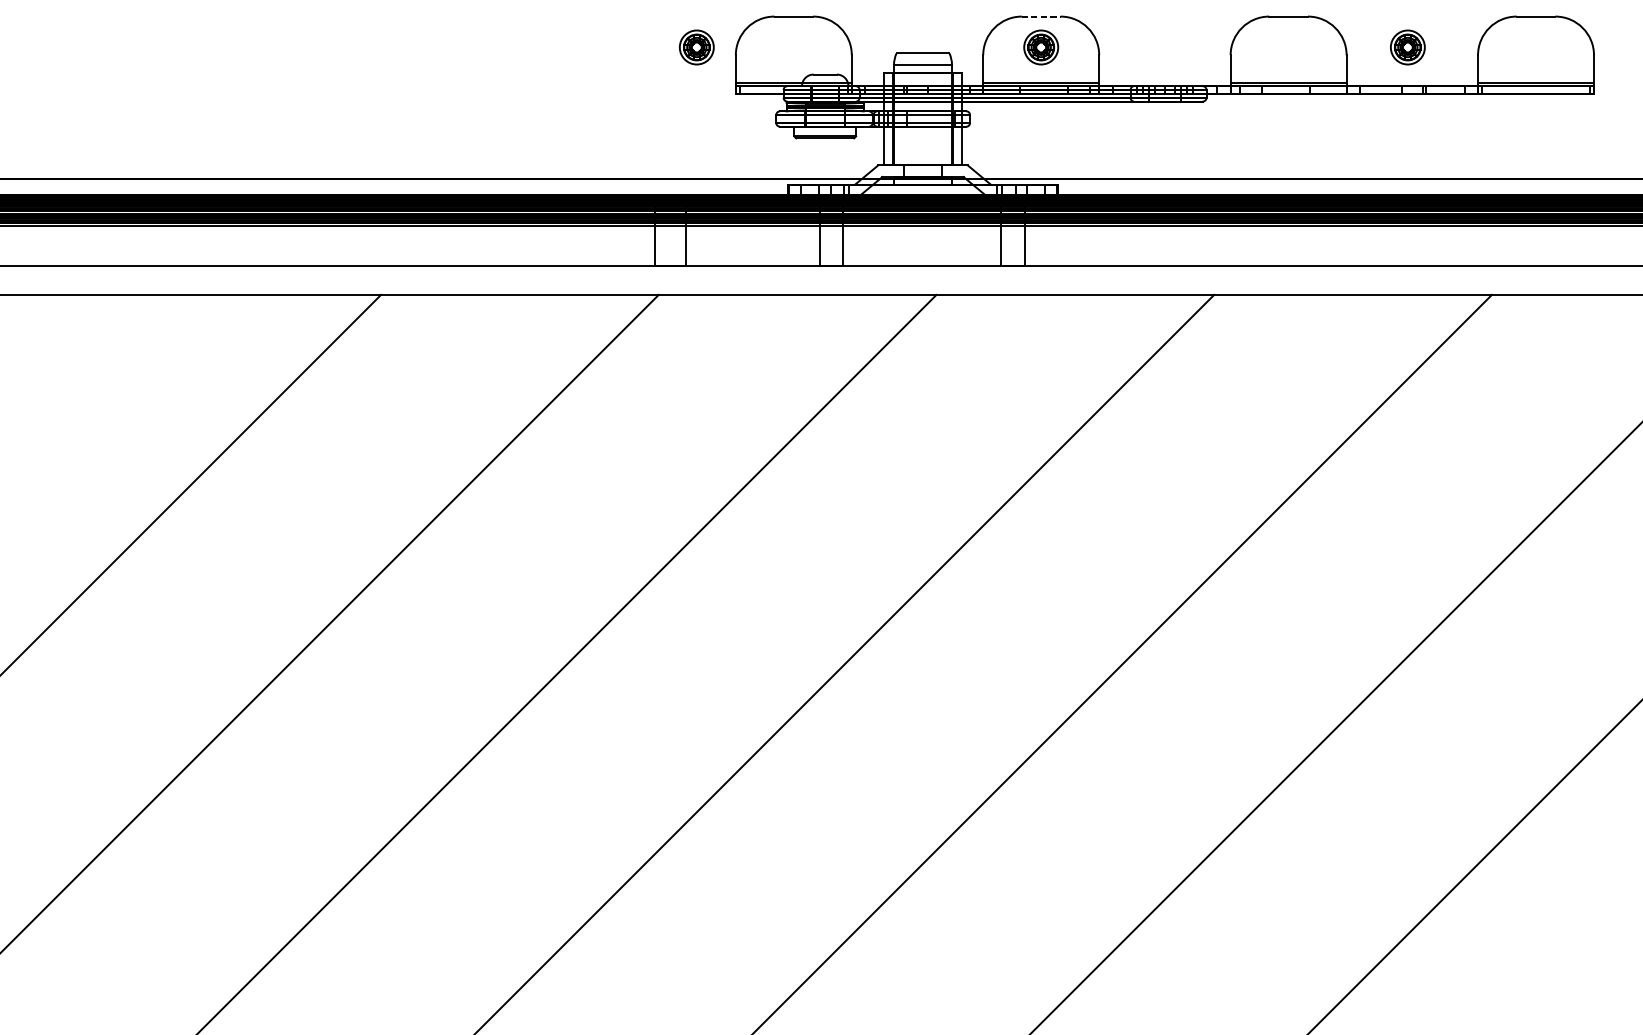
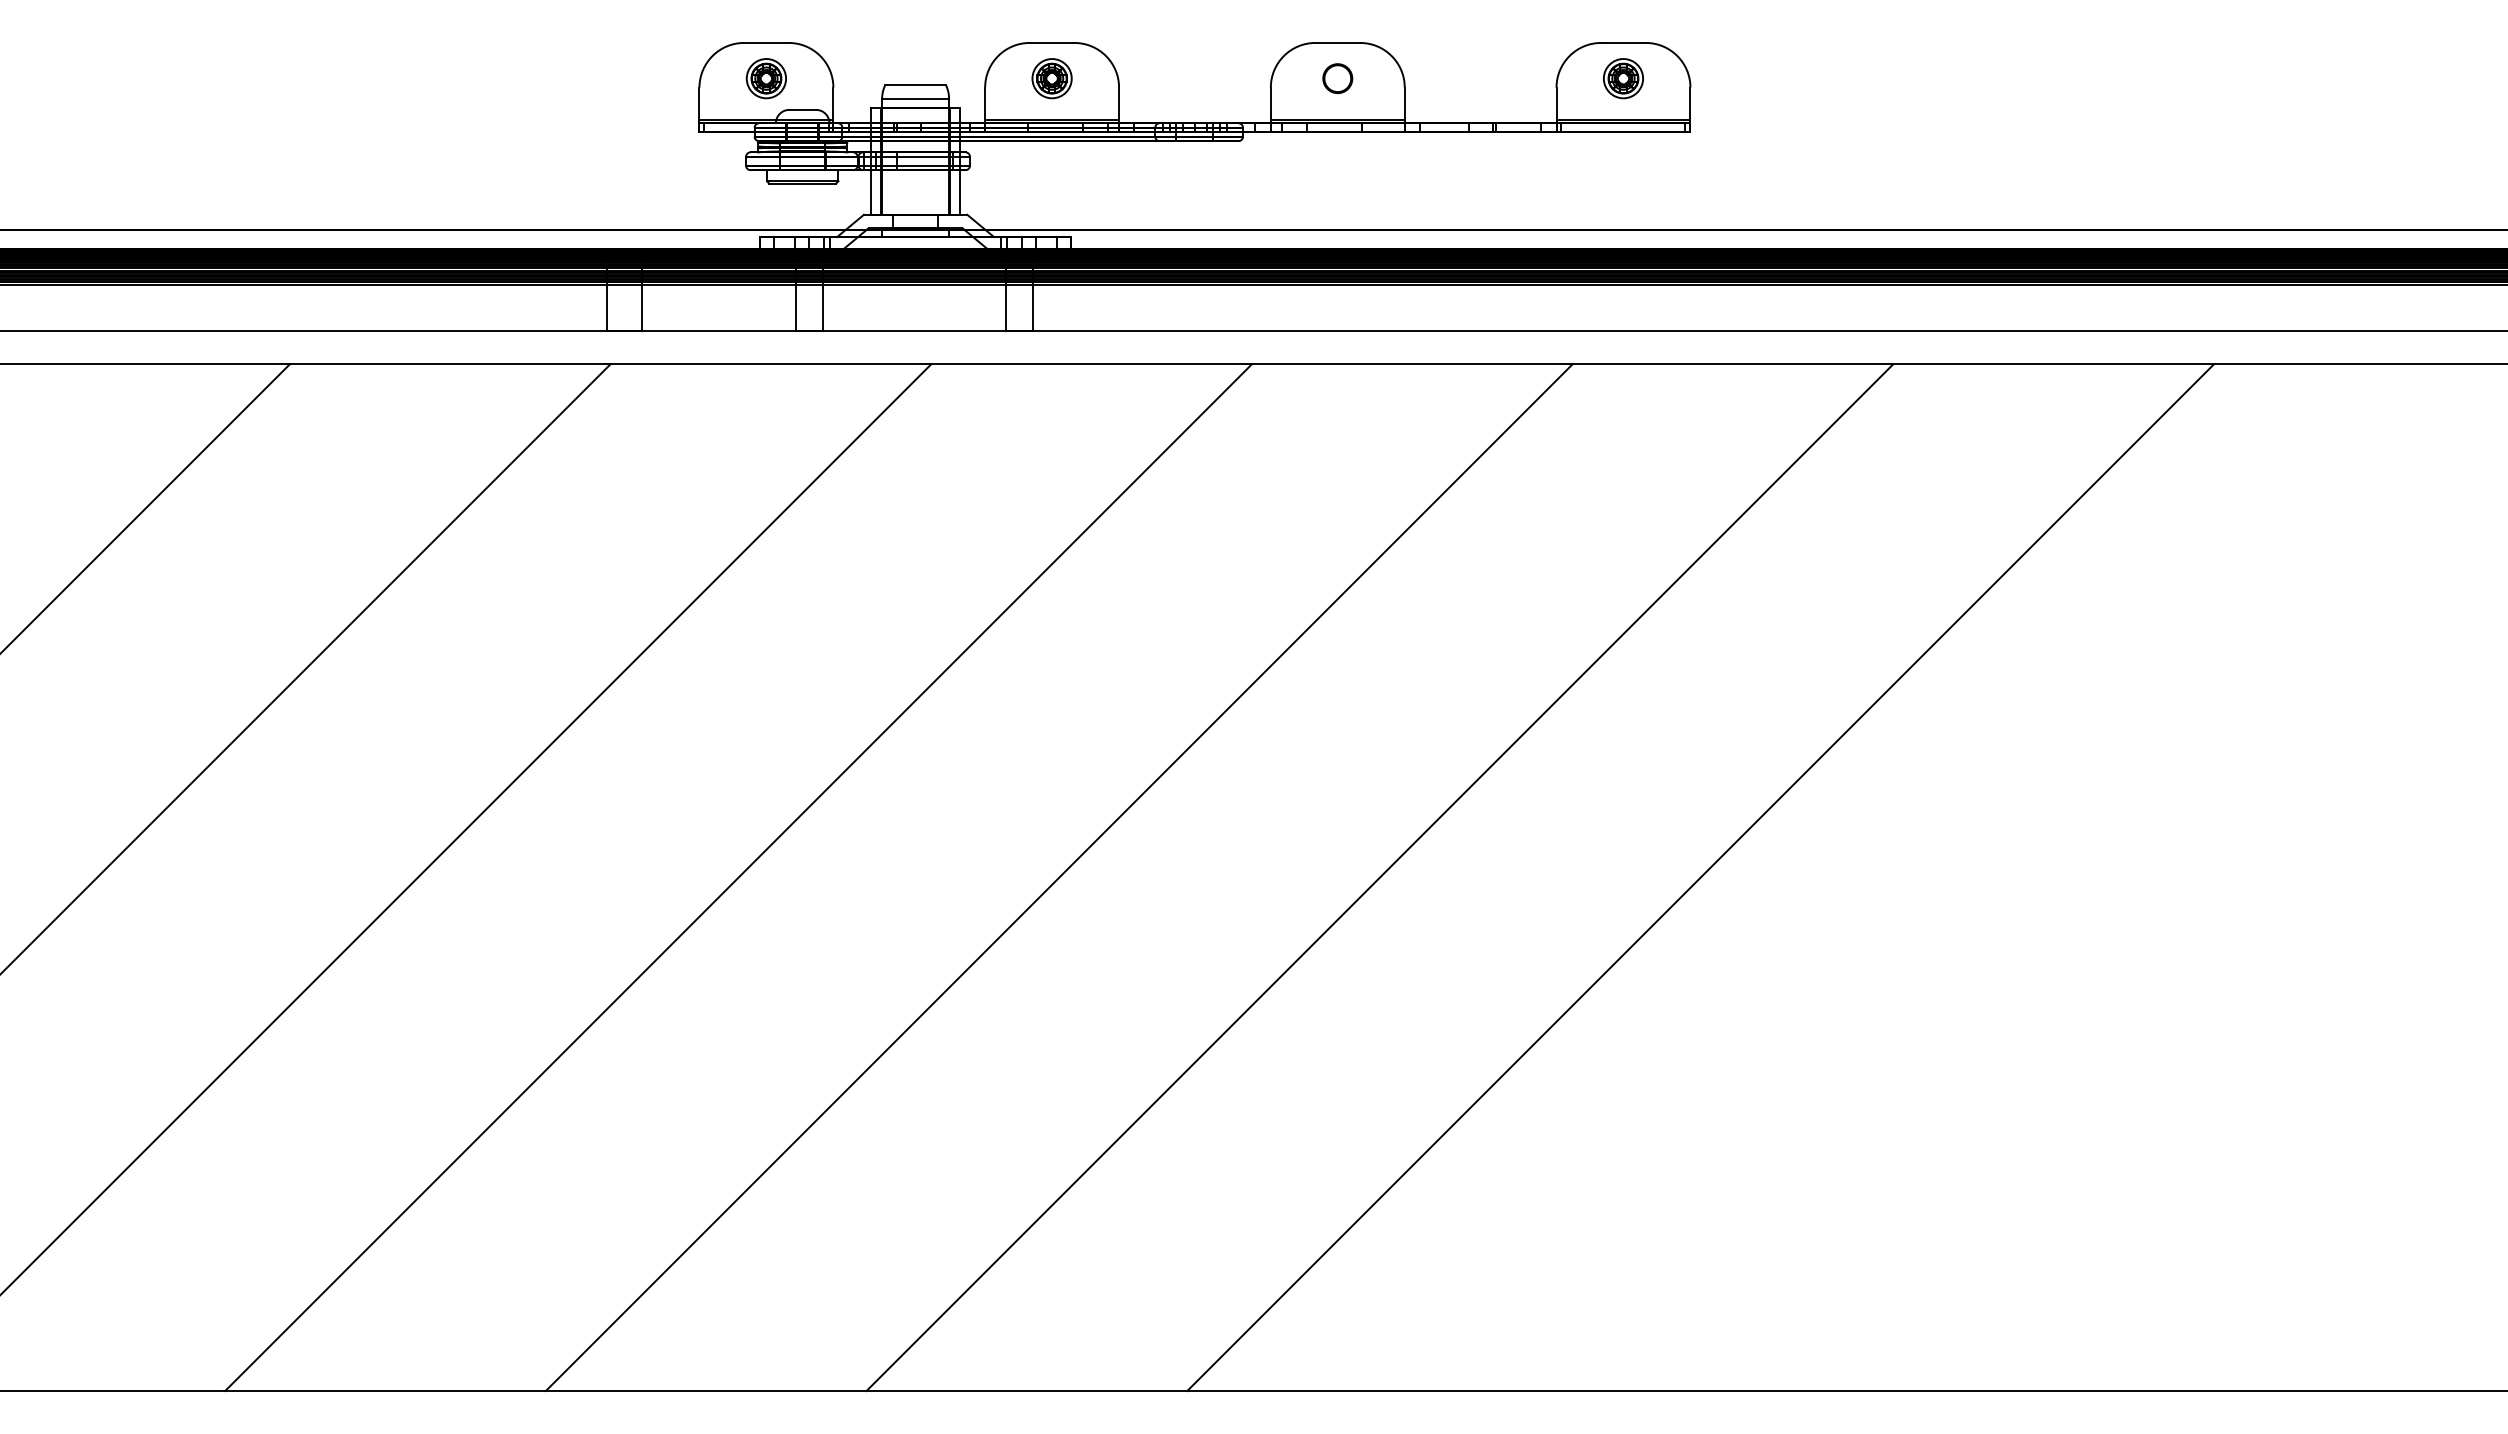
line: (1041, 16) -> (1052, 42), dashed -> solid
part: (696, 47) -> (765, 78), moved
circle: (1288, 47) -> (1337, 78), added
part: (1407, 47) -> (1623, 78), moved

